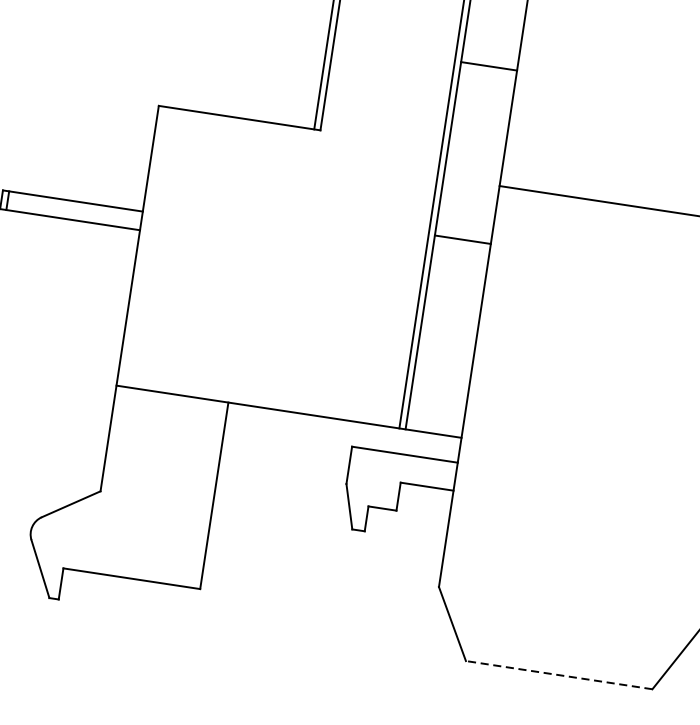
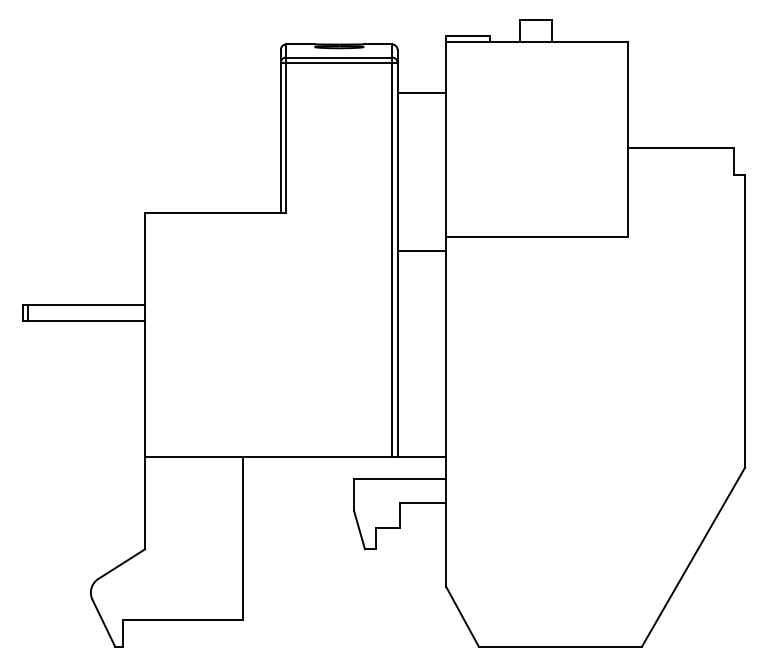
line: (488, 66) -> (421, 93), moved
line: (462, 239) -> (421, 250), moved
line: (558, 674) -> (559, 646), dashed -> solid

